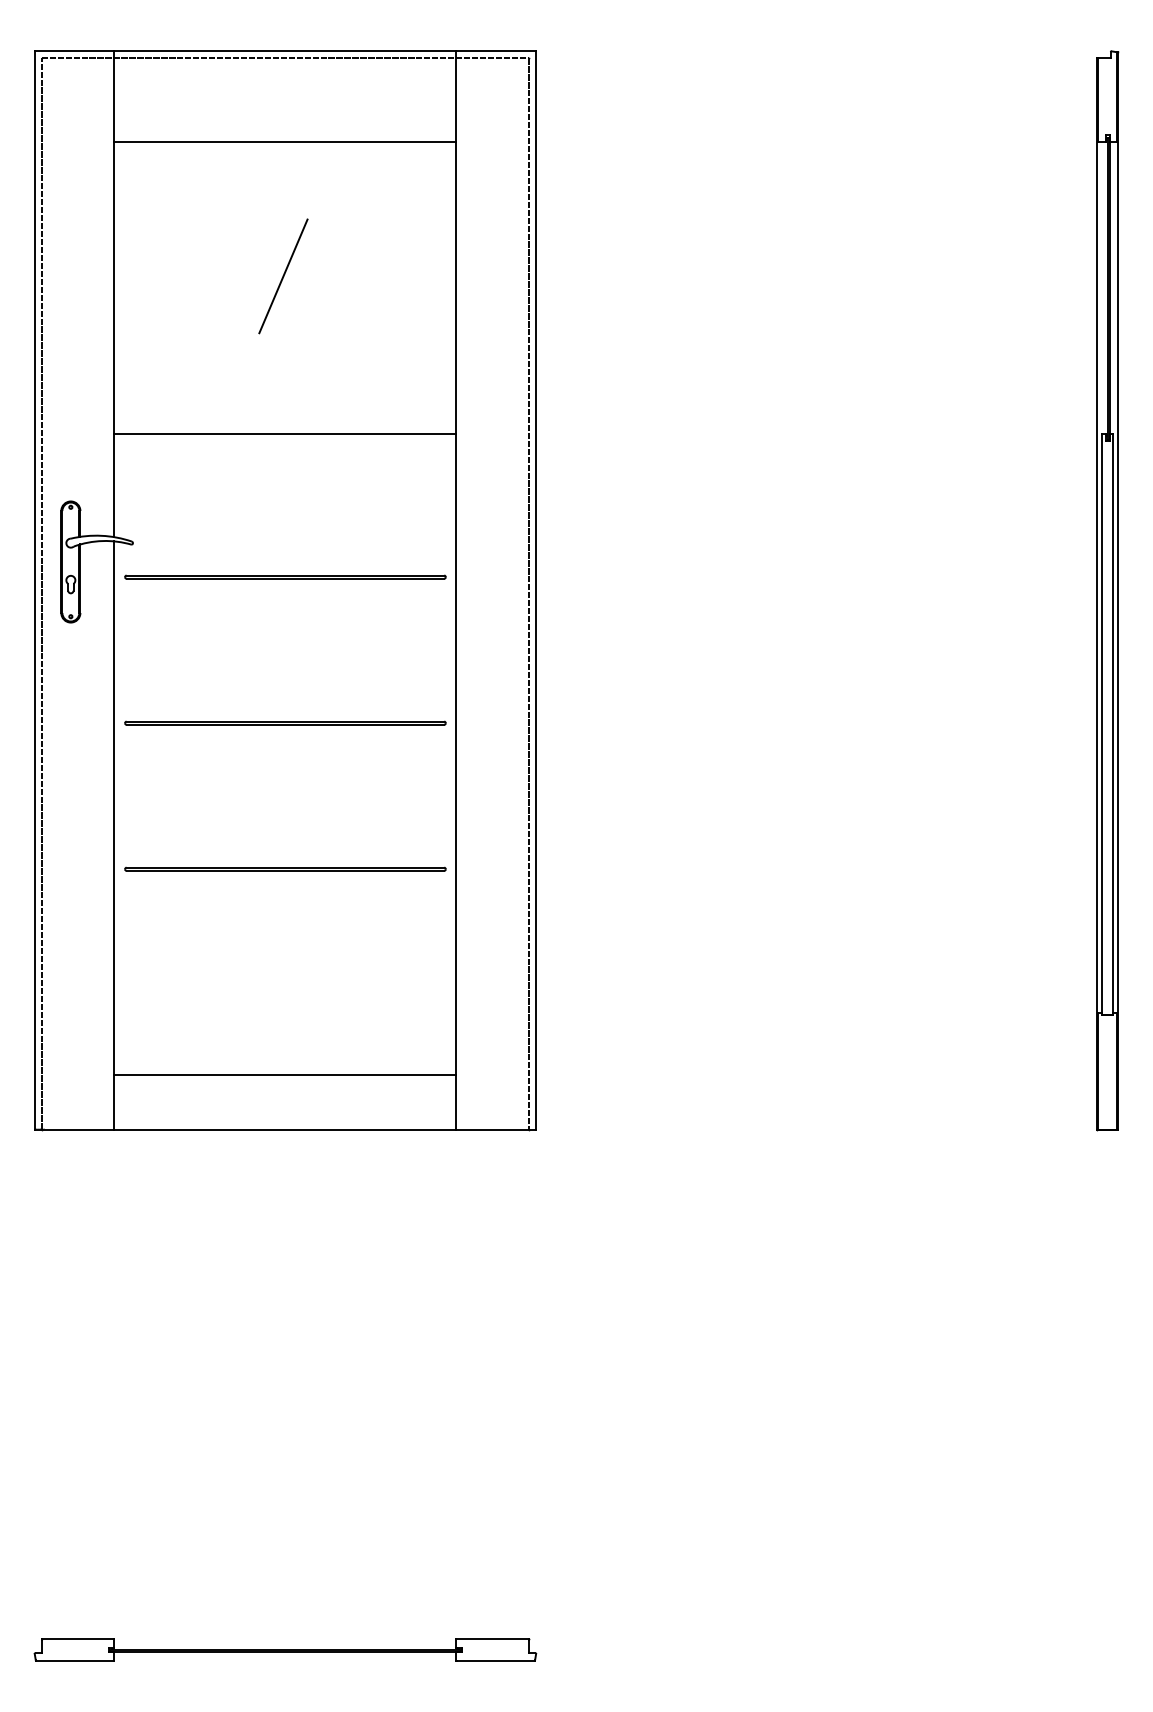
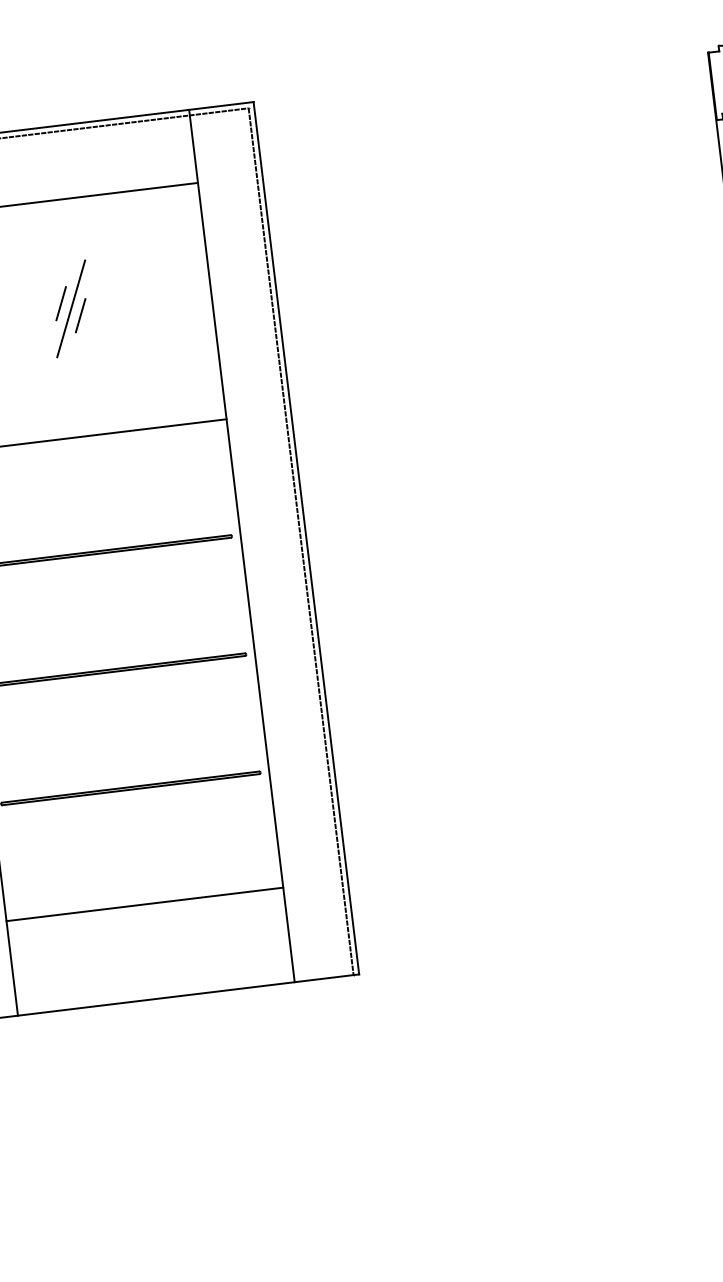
line: (271, 268) -> (60, 303), added
line: (293, 285) -> (80, 315), added
line: (285, 1074) -> (144, 904), moved

